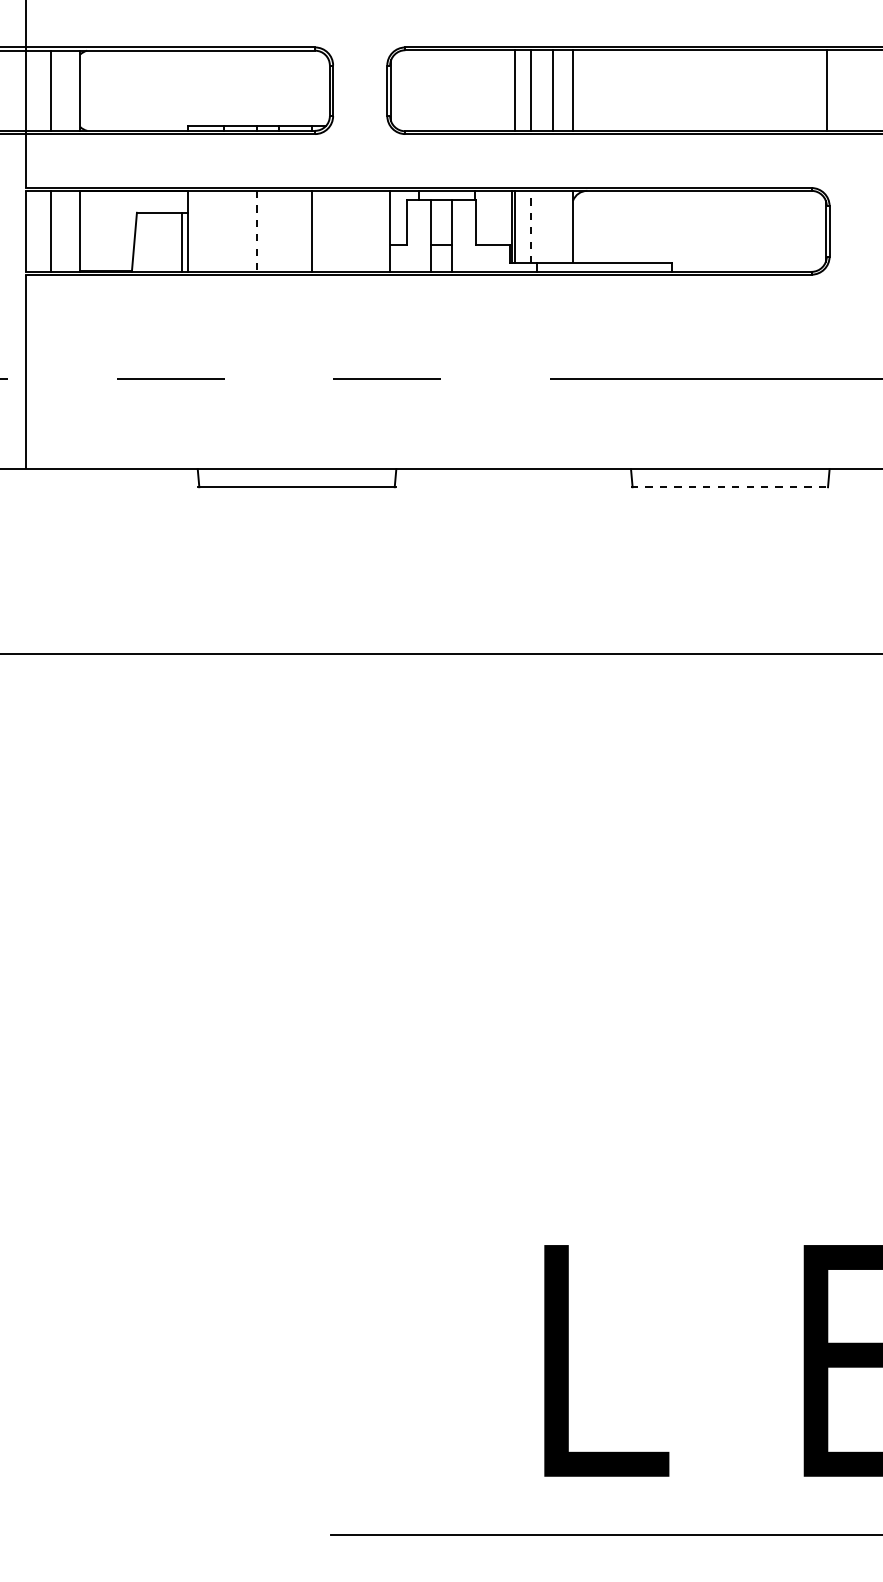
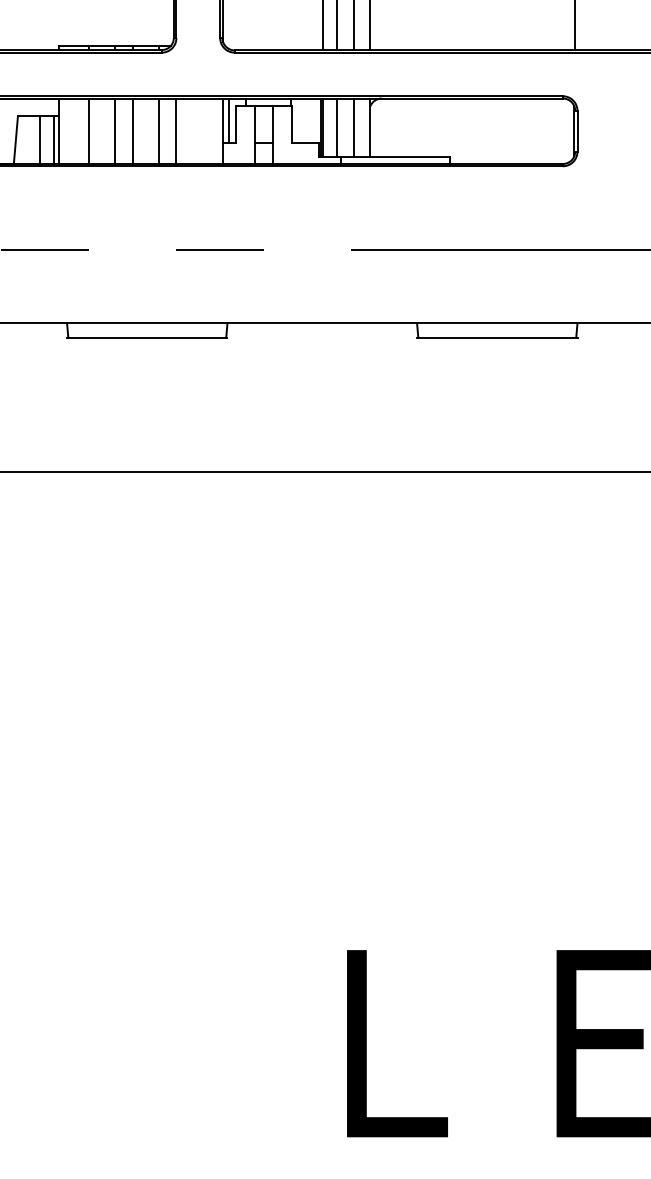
line: (397, 217) -> (228, 120), added
line: (531, 226) -> (336, 127), dashed -> solid
line: (553, 226) -> (354, 127), added
line: (224, 230) -> (88, 130), added
line: (278, 230) -> (132, 130), added
line: (333, 230) -> (176, 130), added
line: (257, 231) -> (115, 131), dashed -> solid
line: (164, 241) -> (40, 139), added
line: (730, 487) -> (497, 338), dashed -> solid

